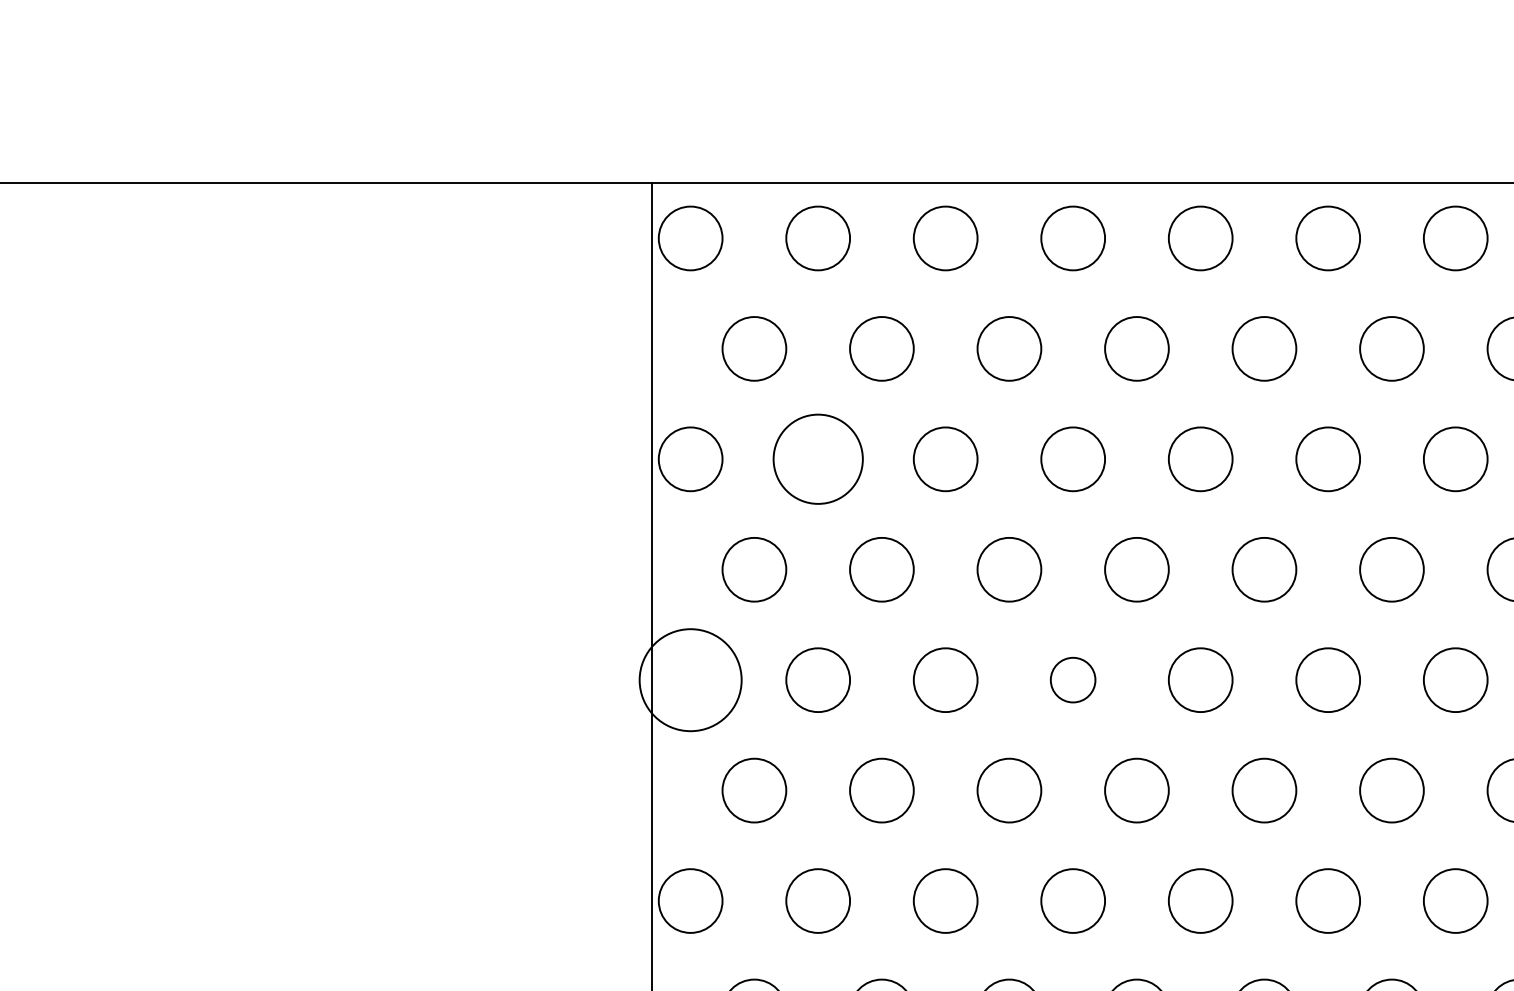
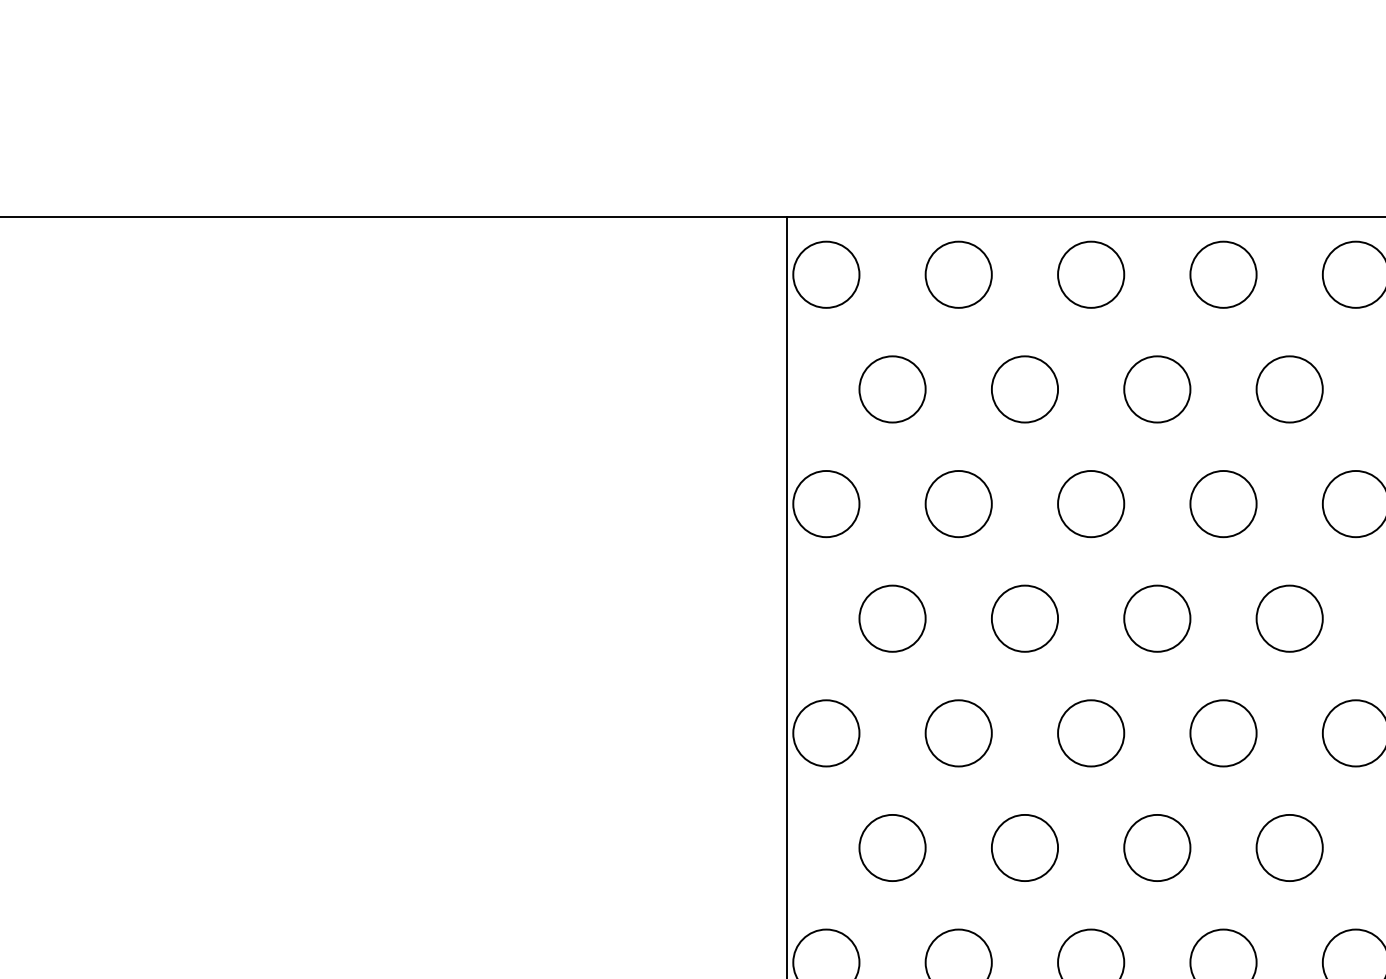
circle: (817, 459) -> (958, 504), size x0.71
circle: (1072, 679) -> (1222, 732), size x1.43
circle: (690, 680) -> (826, 733), size x0.62

